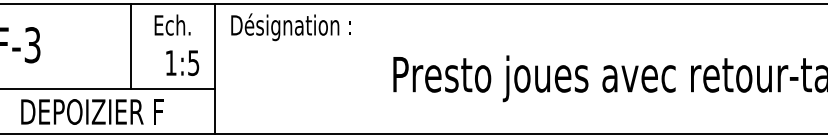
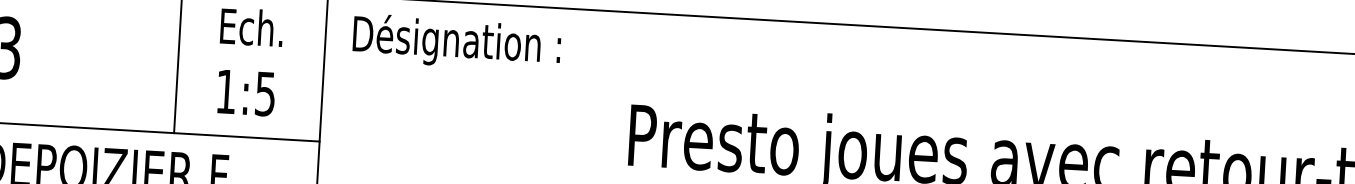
text: (182, 62) -> (246, 91), moved

